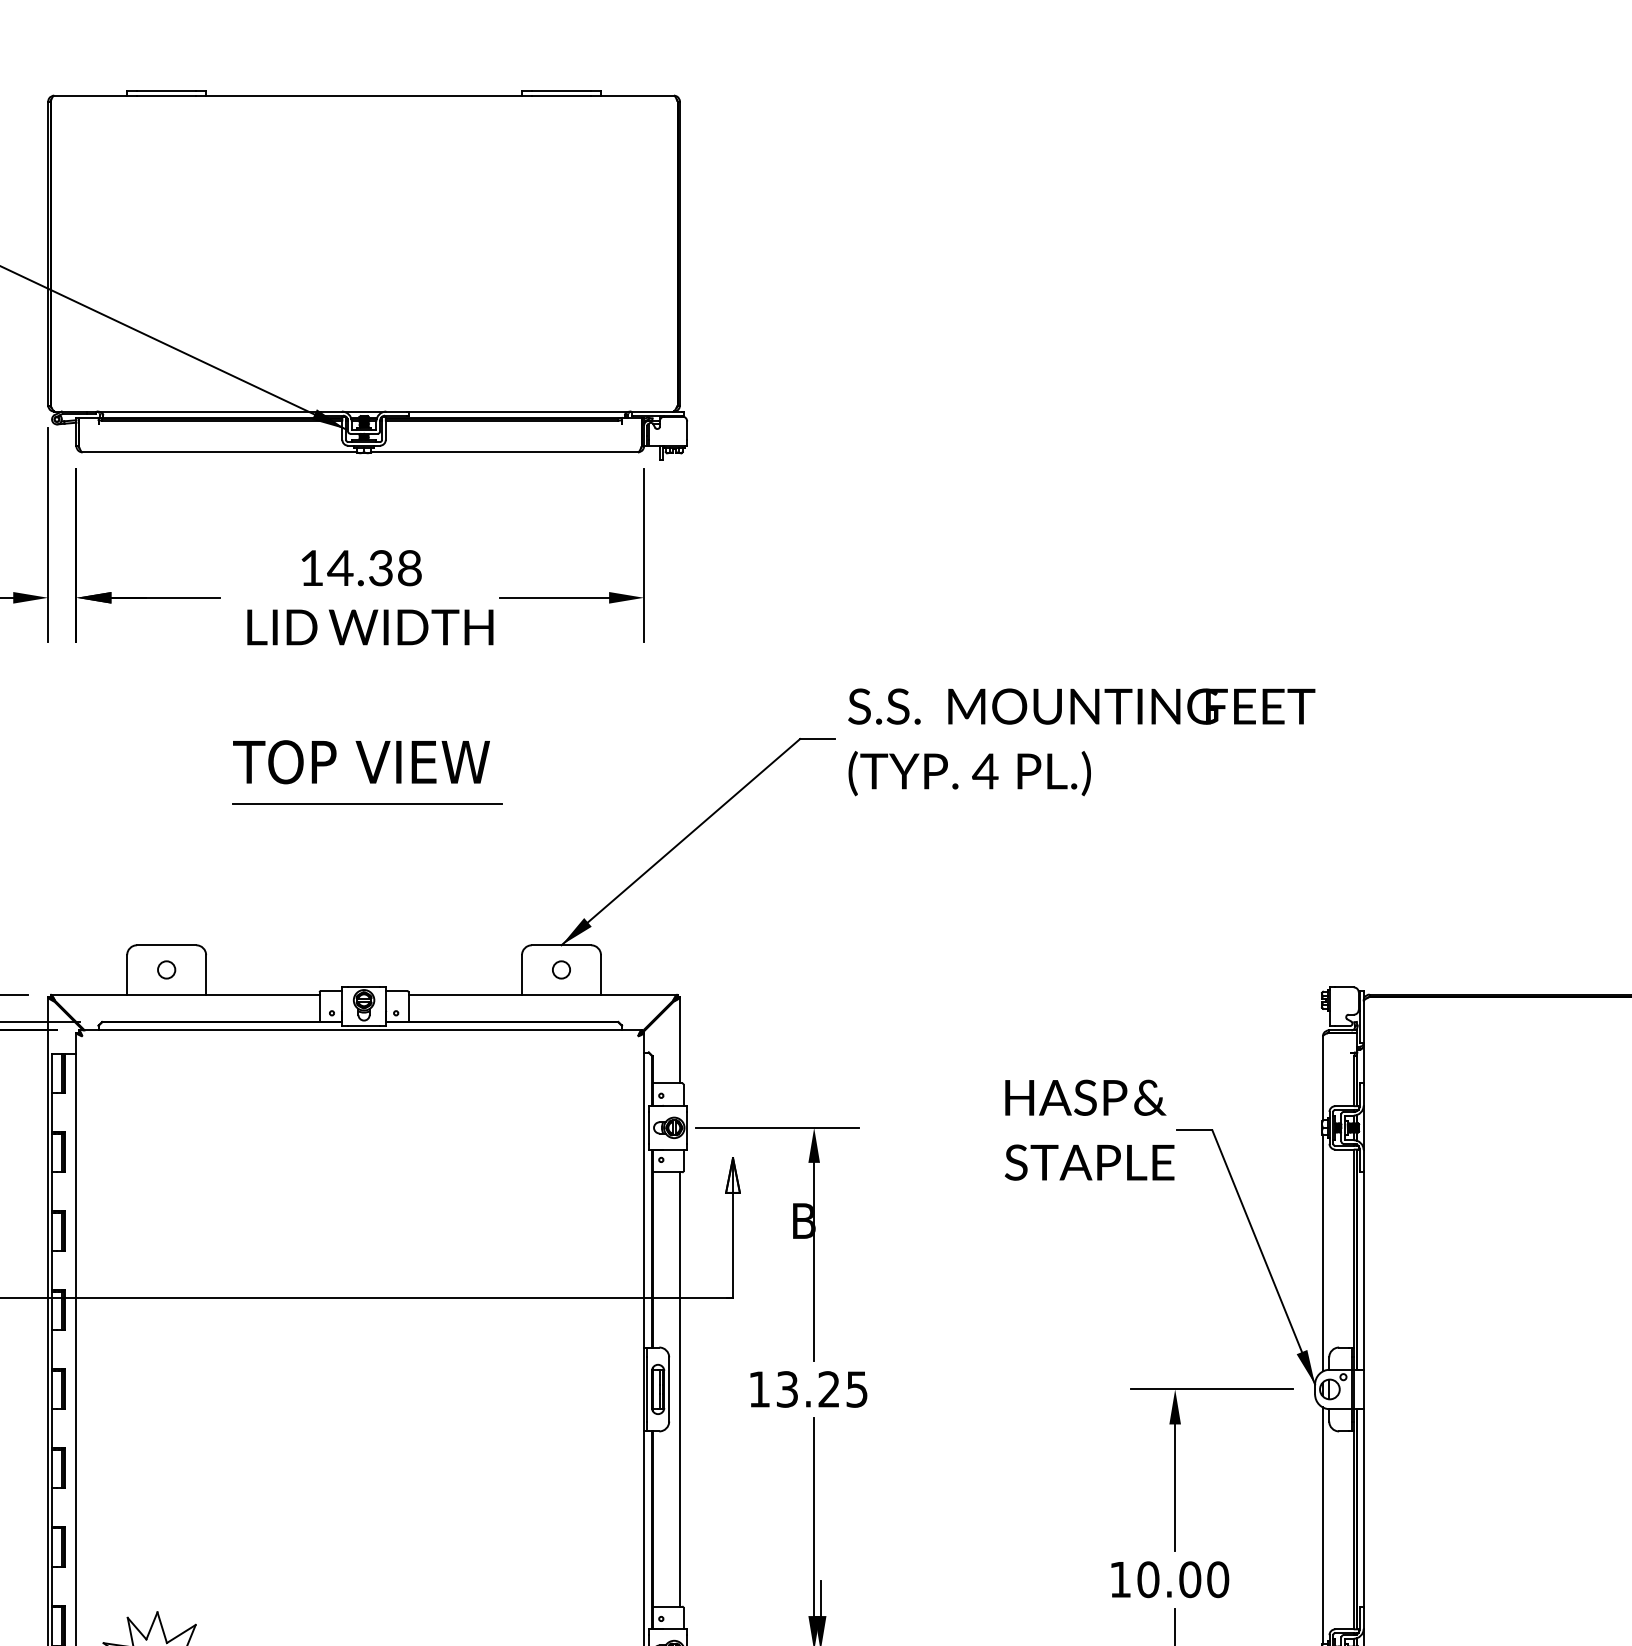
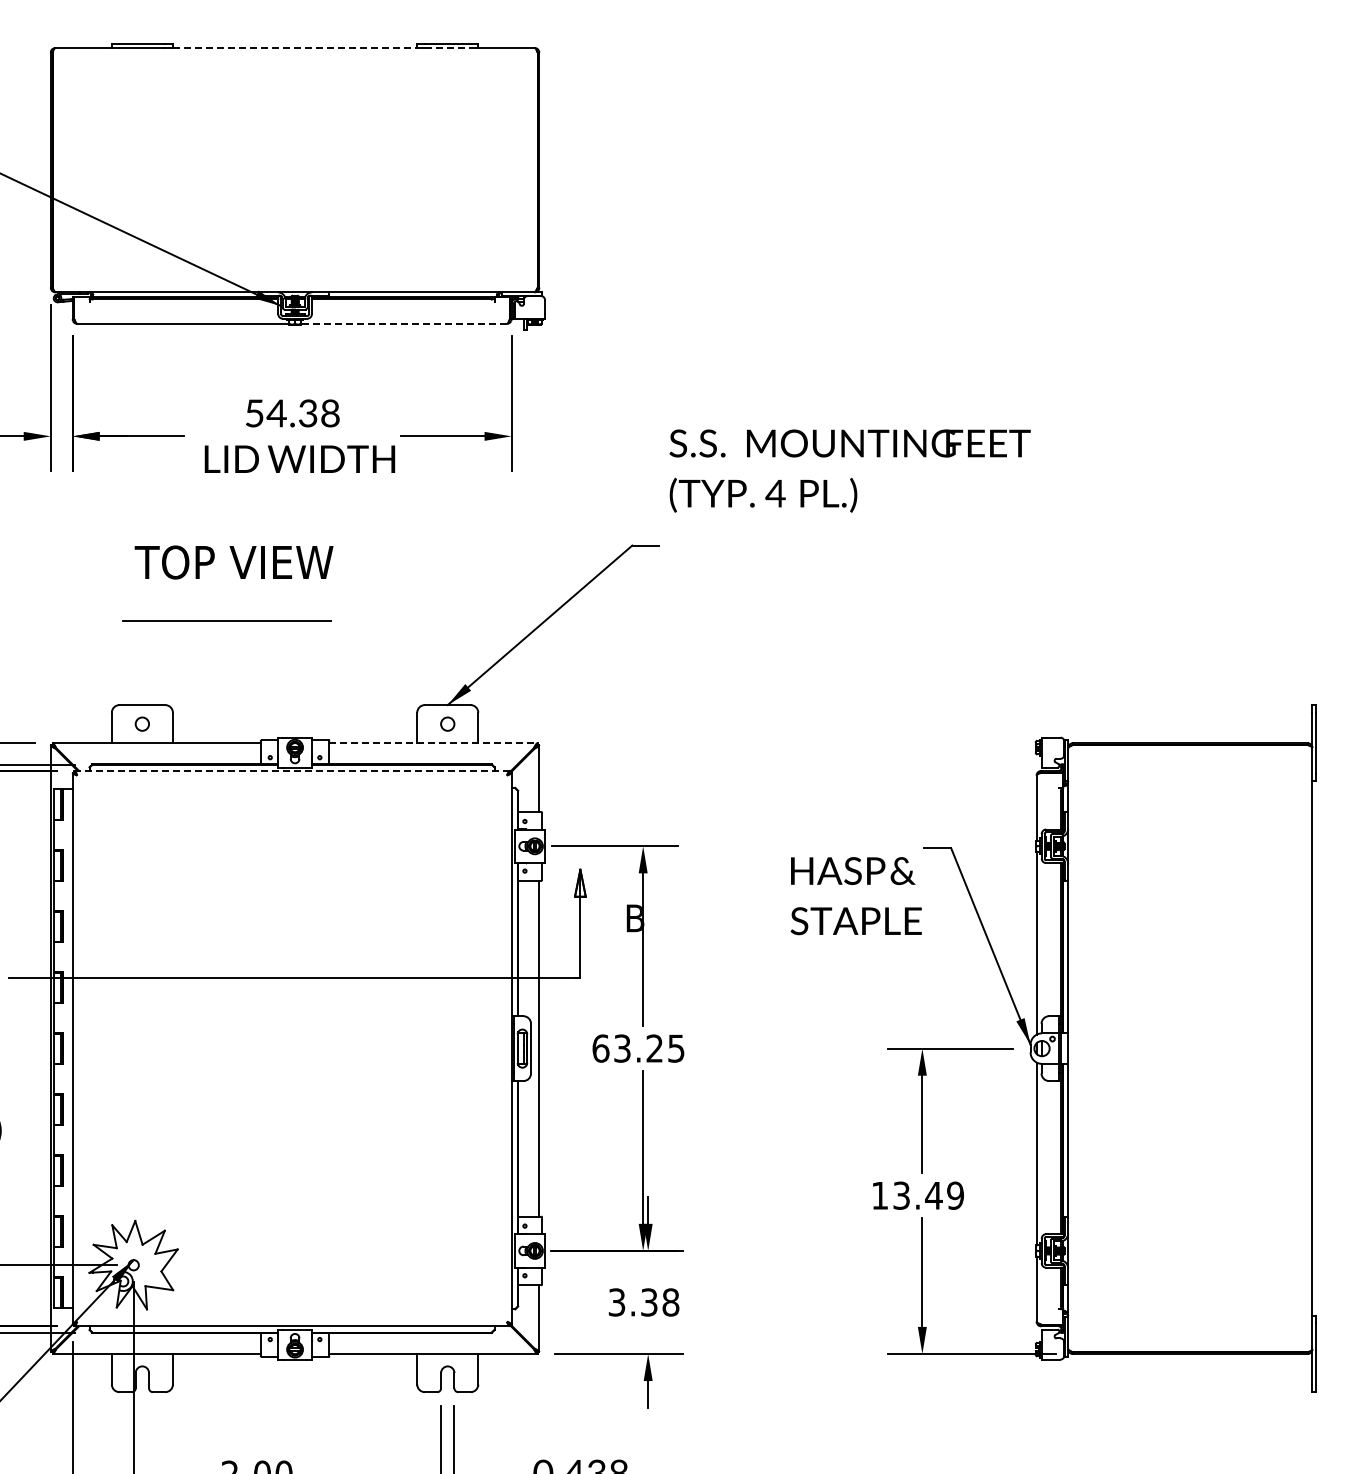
line: (364, 96) -> (295, 48), solid -> dashed
line: (561, 96) -> (447, 48), solid -> dashed
line: (504, 451) -> (403, 323), solid -> dashed
text: (311, 568) -> (254, 413), 14.38 -> 54.38
text: (1080, 741) -> (849, 470), moved
text: (360, 762) -> (233, 562), moved
line: (367, 803) -> (226, 620), moved
line: (543, 994) -> (433, 743), solid -> dashed
line: (360, 1029) -> (292, 770), solid -> dashed
text: (1088, 1130) -> (855, 896), moved
text: (758, 1389) -> (600, 1048), 13.25 -> 63.25
text: (1183, 1579) -> (928, 1195), 10.00 -> 13.49

